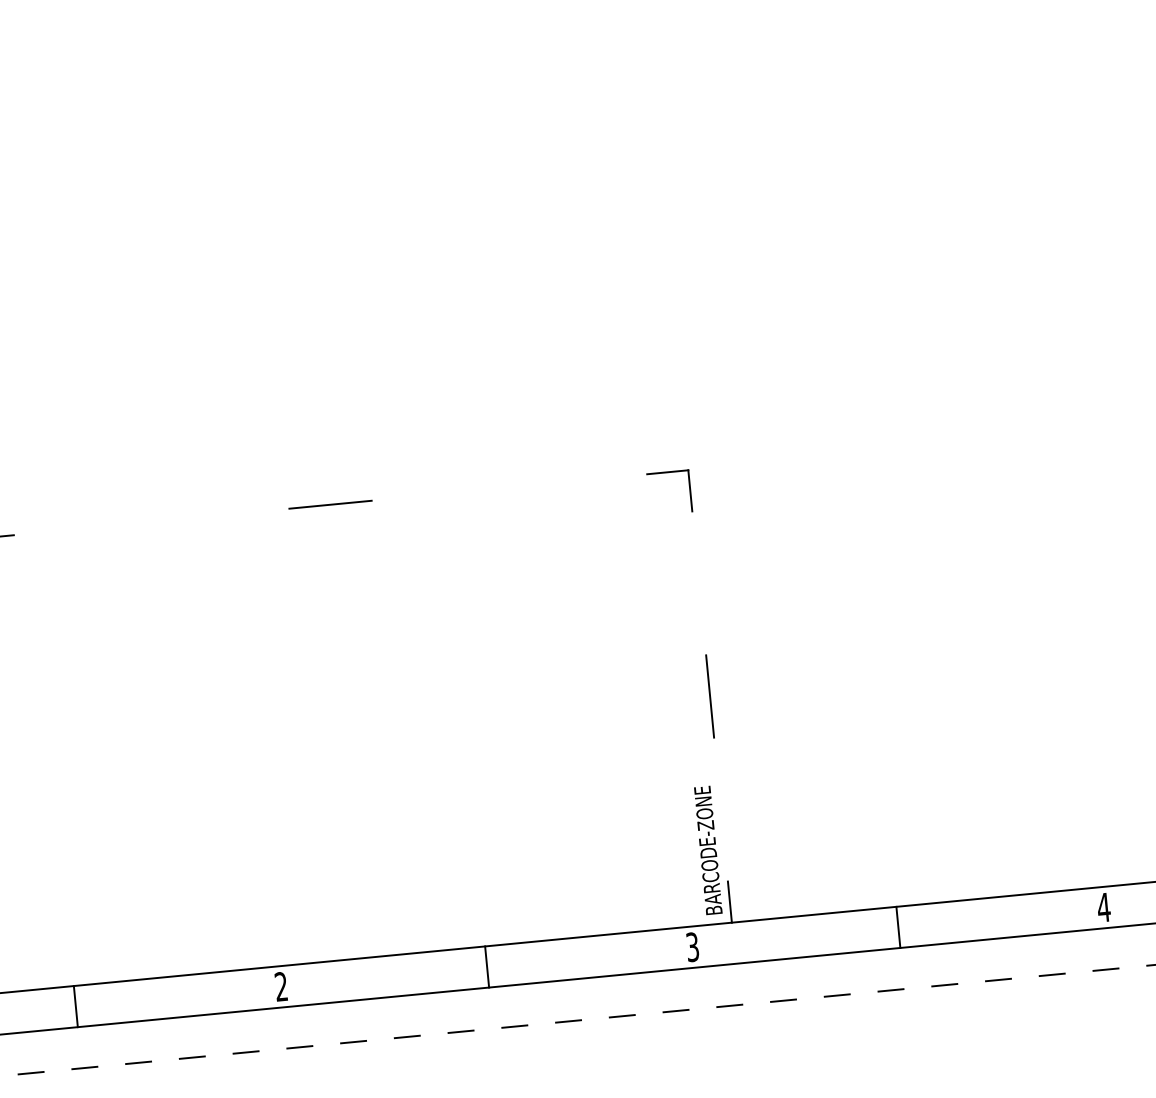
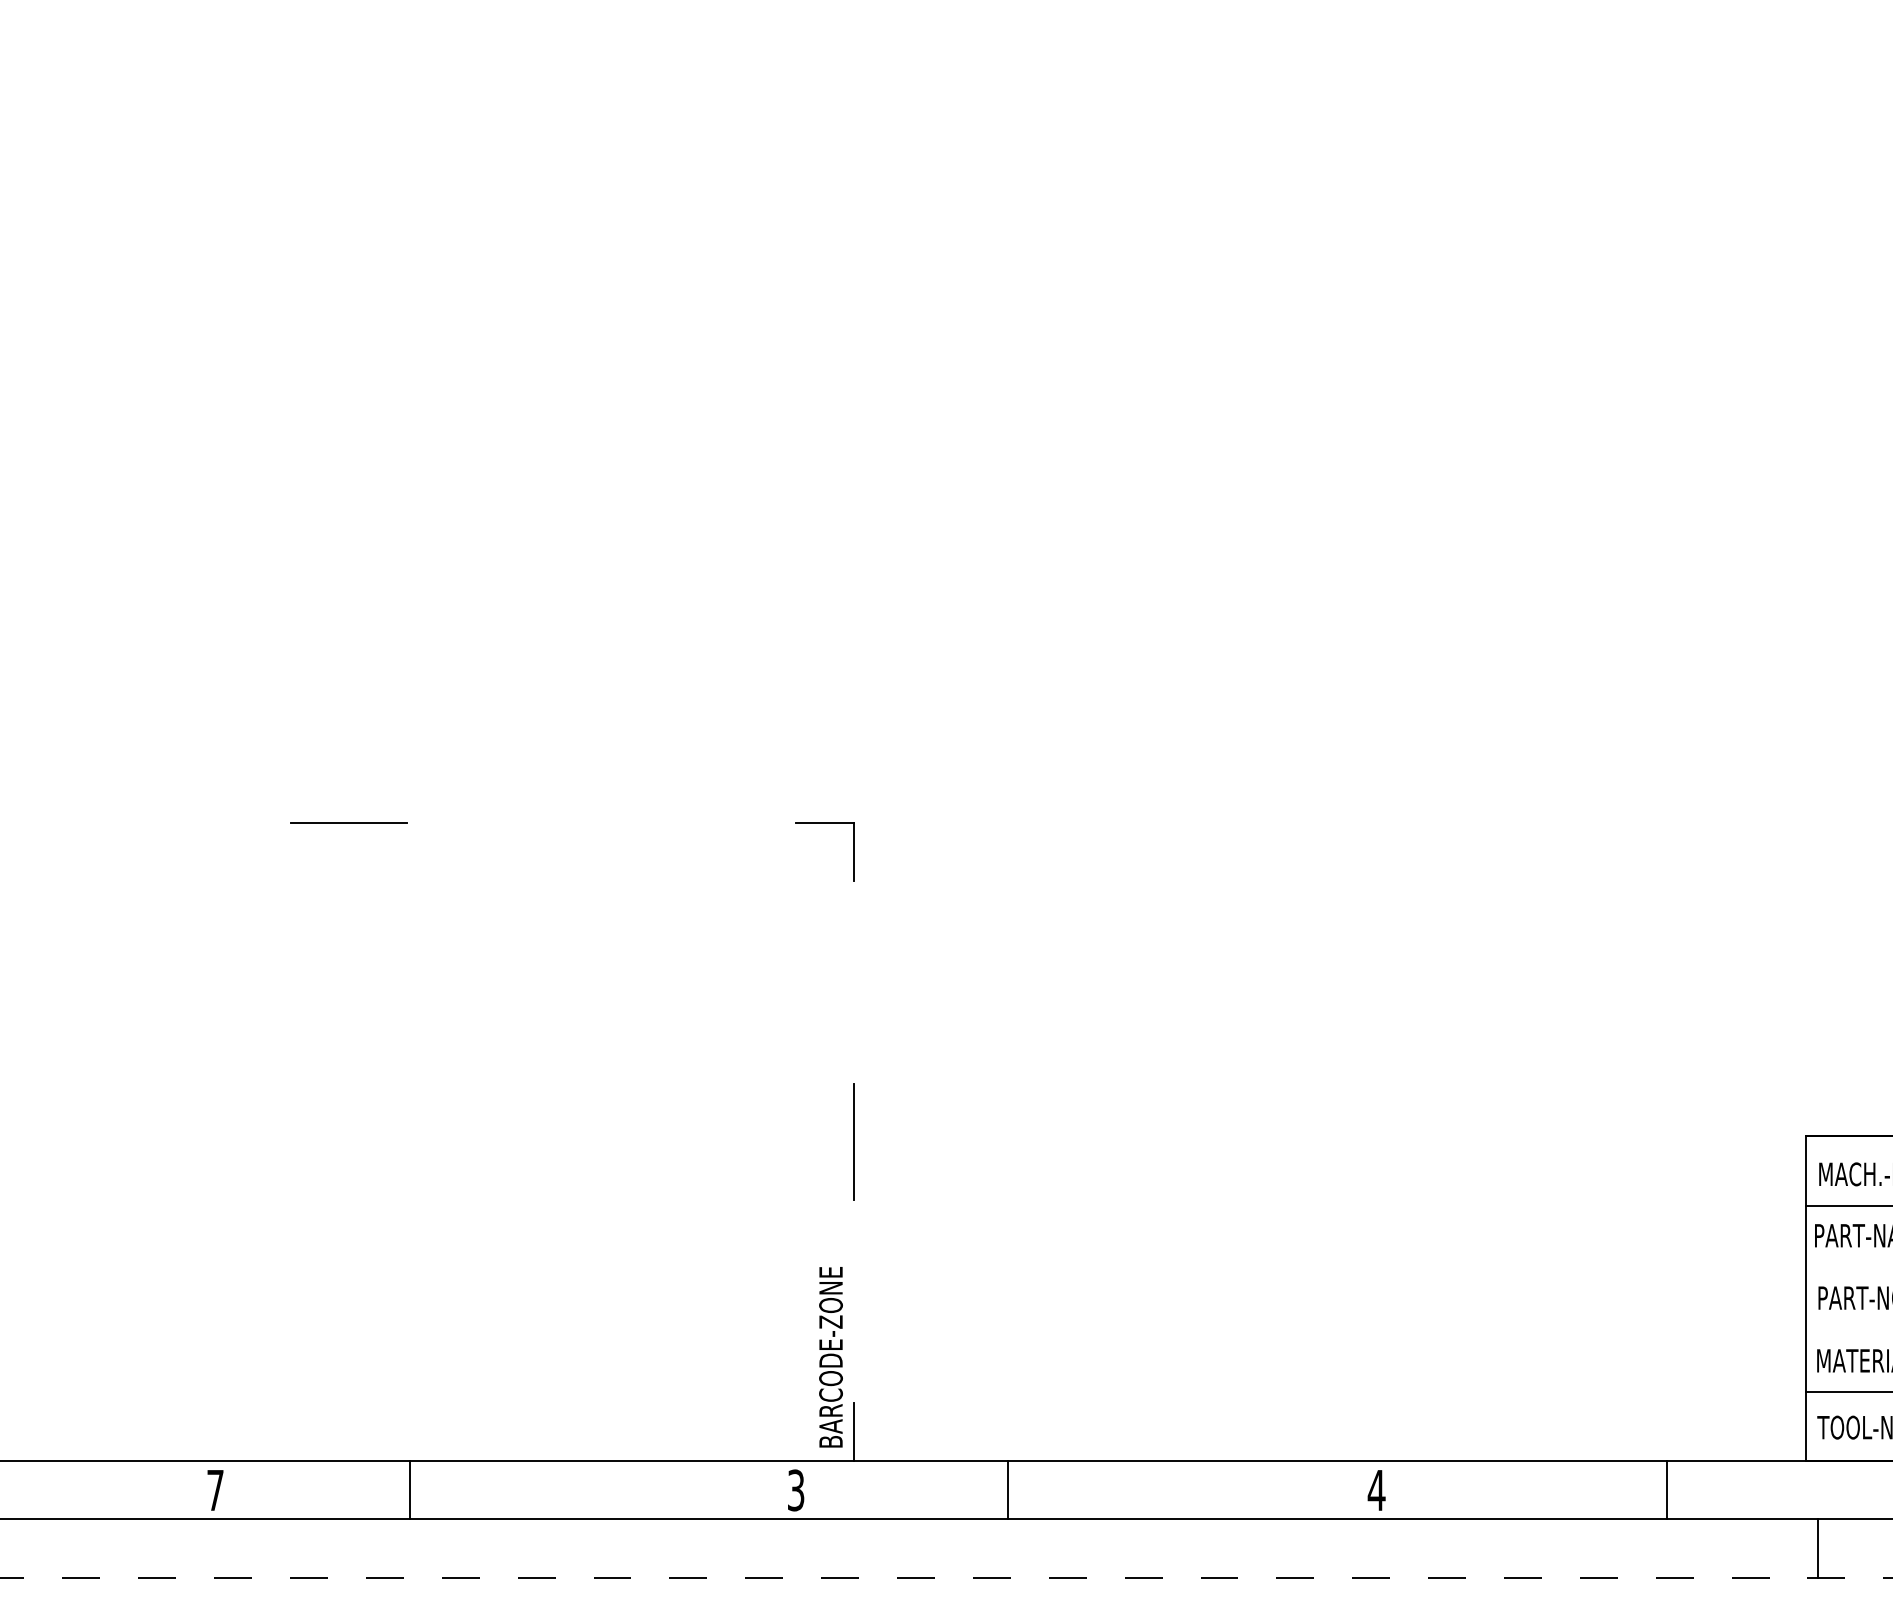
line: (898, 927) -> (1007, 1490), moved
line: (486, 967) -> (409, 1490), moved
text: (281, 986) -> (215, 1489), 2 -> 7

